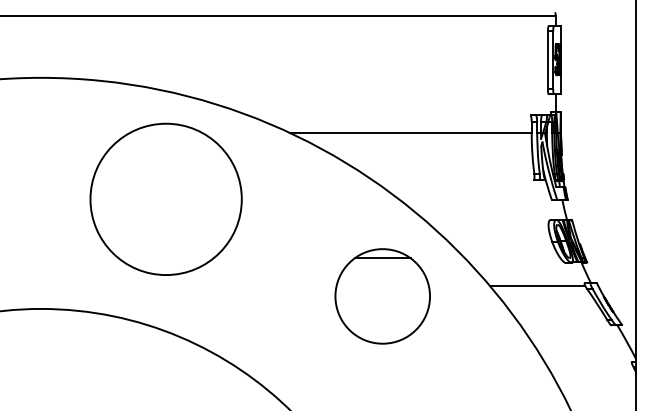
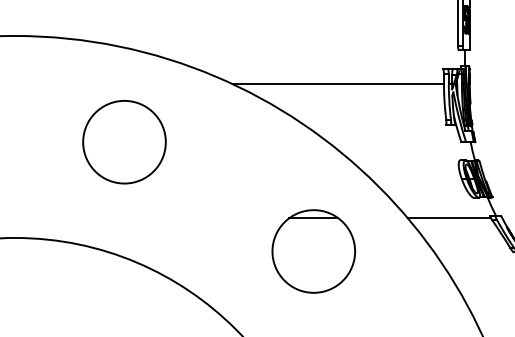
circle: (165, 199) -> (123, 142), size x0.62
part: (382, 296) -> (313, 251), moved

